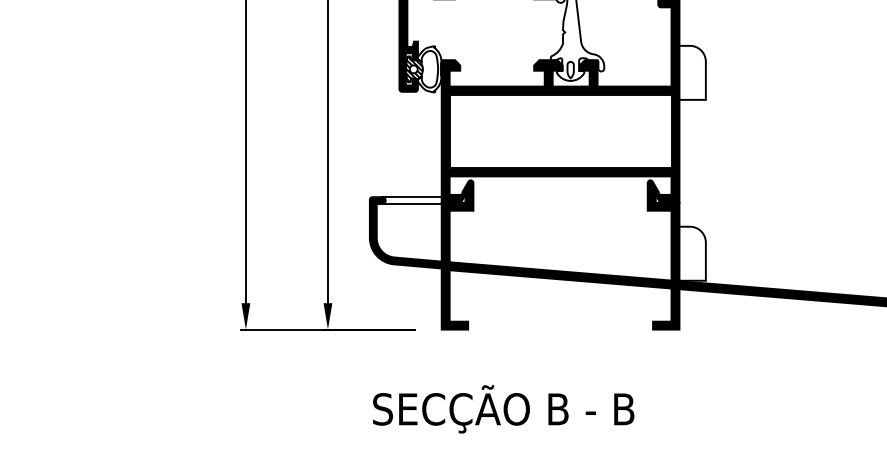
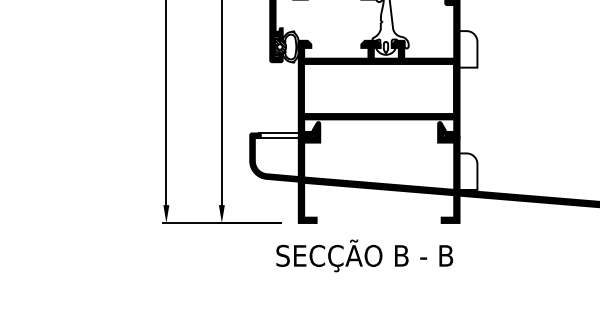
text: (503, 408) -> (364, 255), moved

